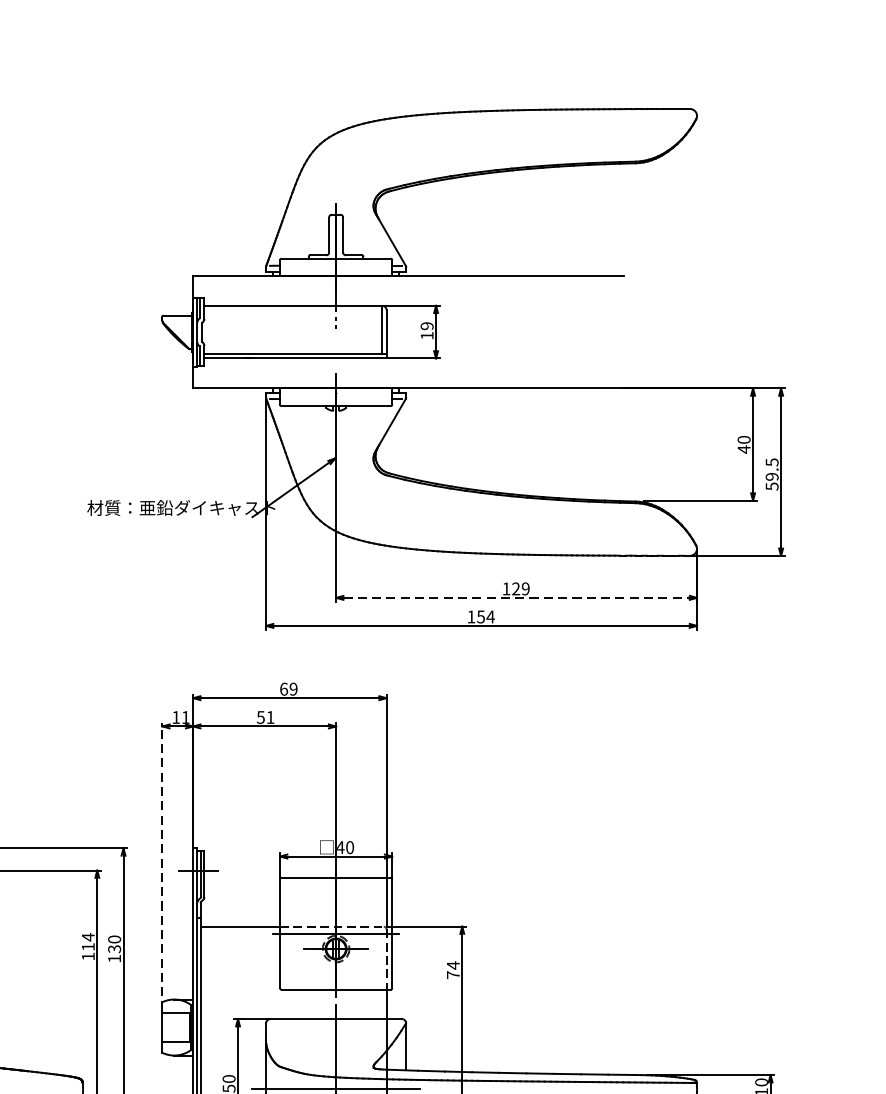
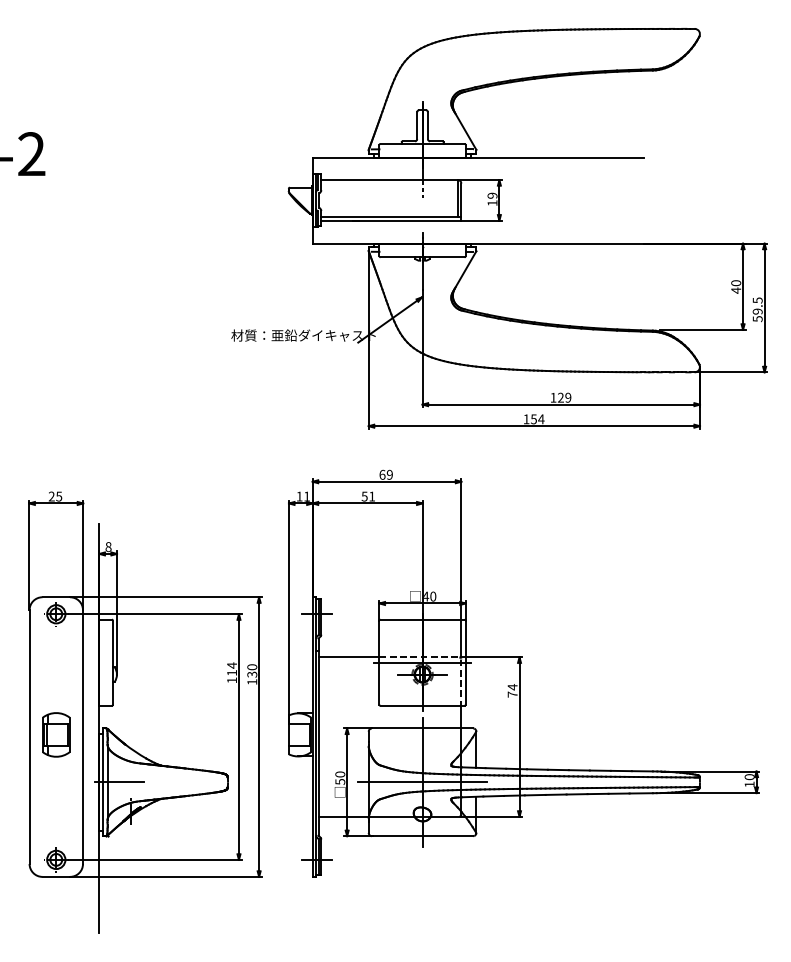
line: (516, 597) -> (561, 404), dashed -> solid
line: (163, 866) -> (289, 611), dashed -> solid

